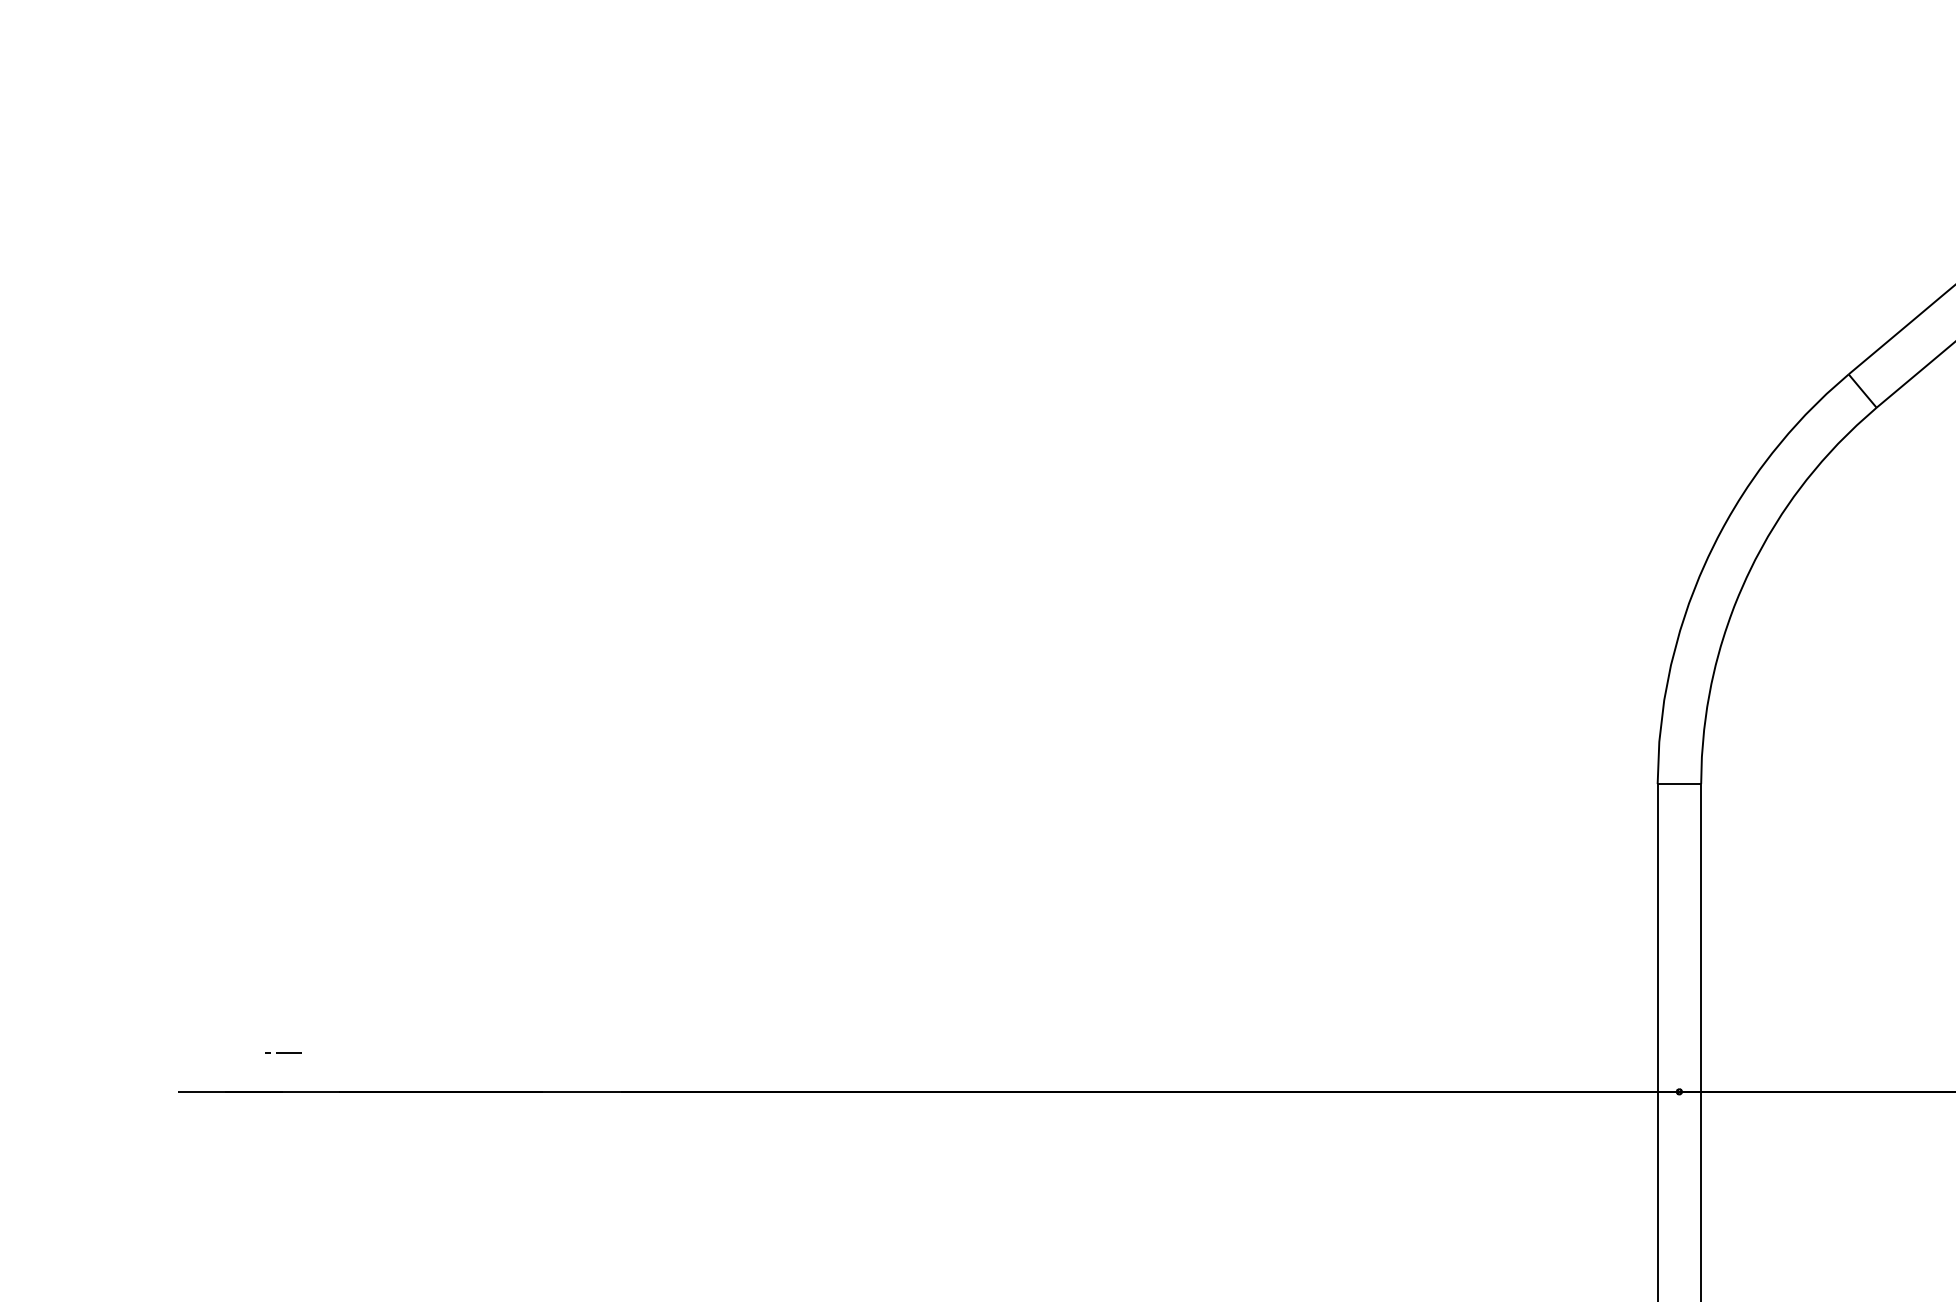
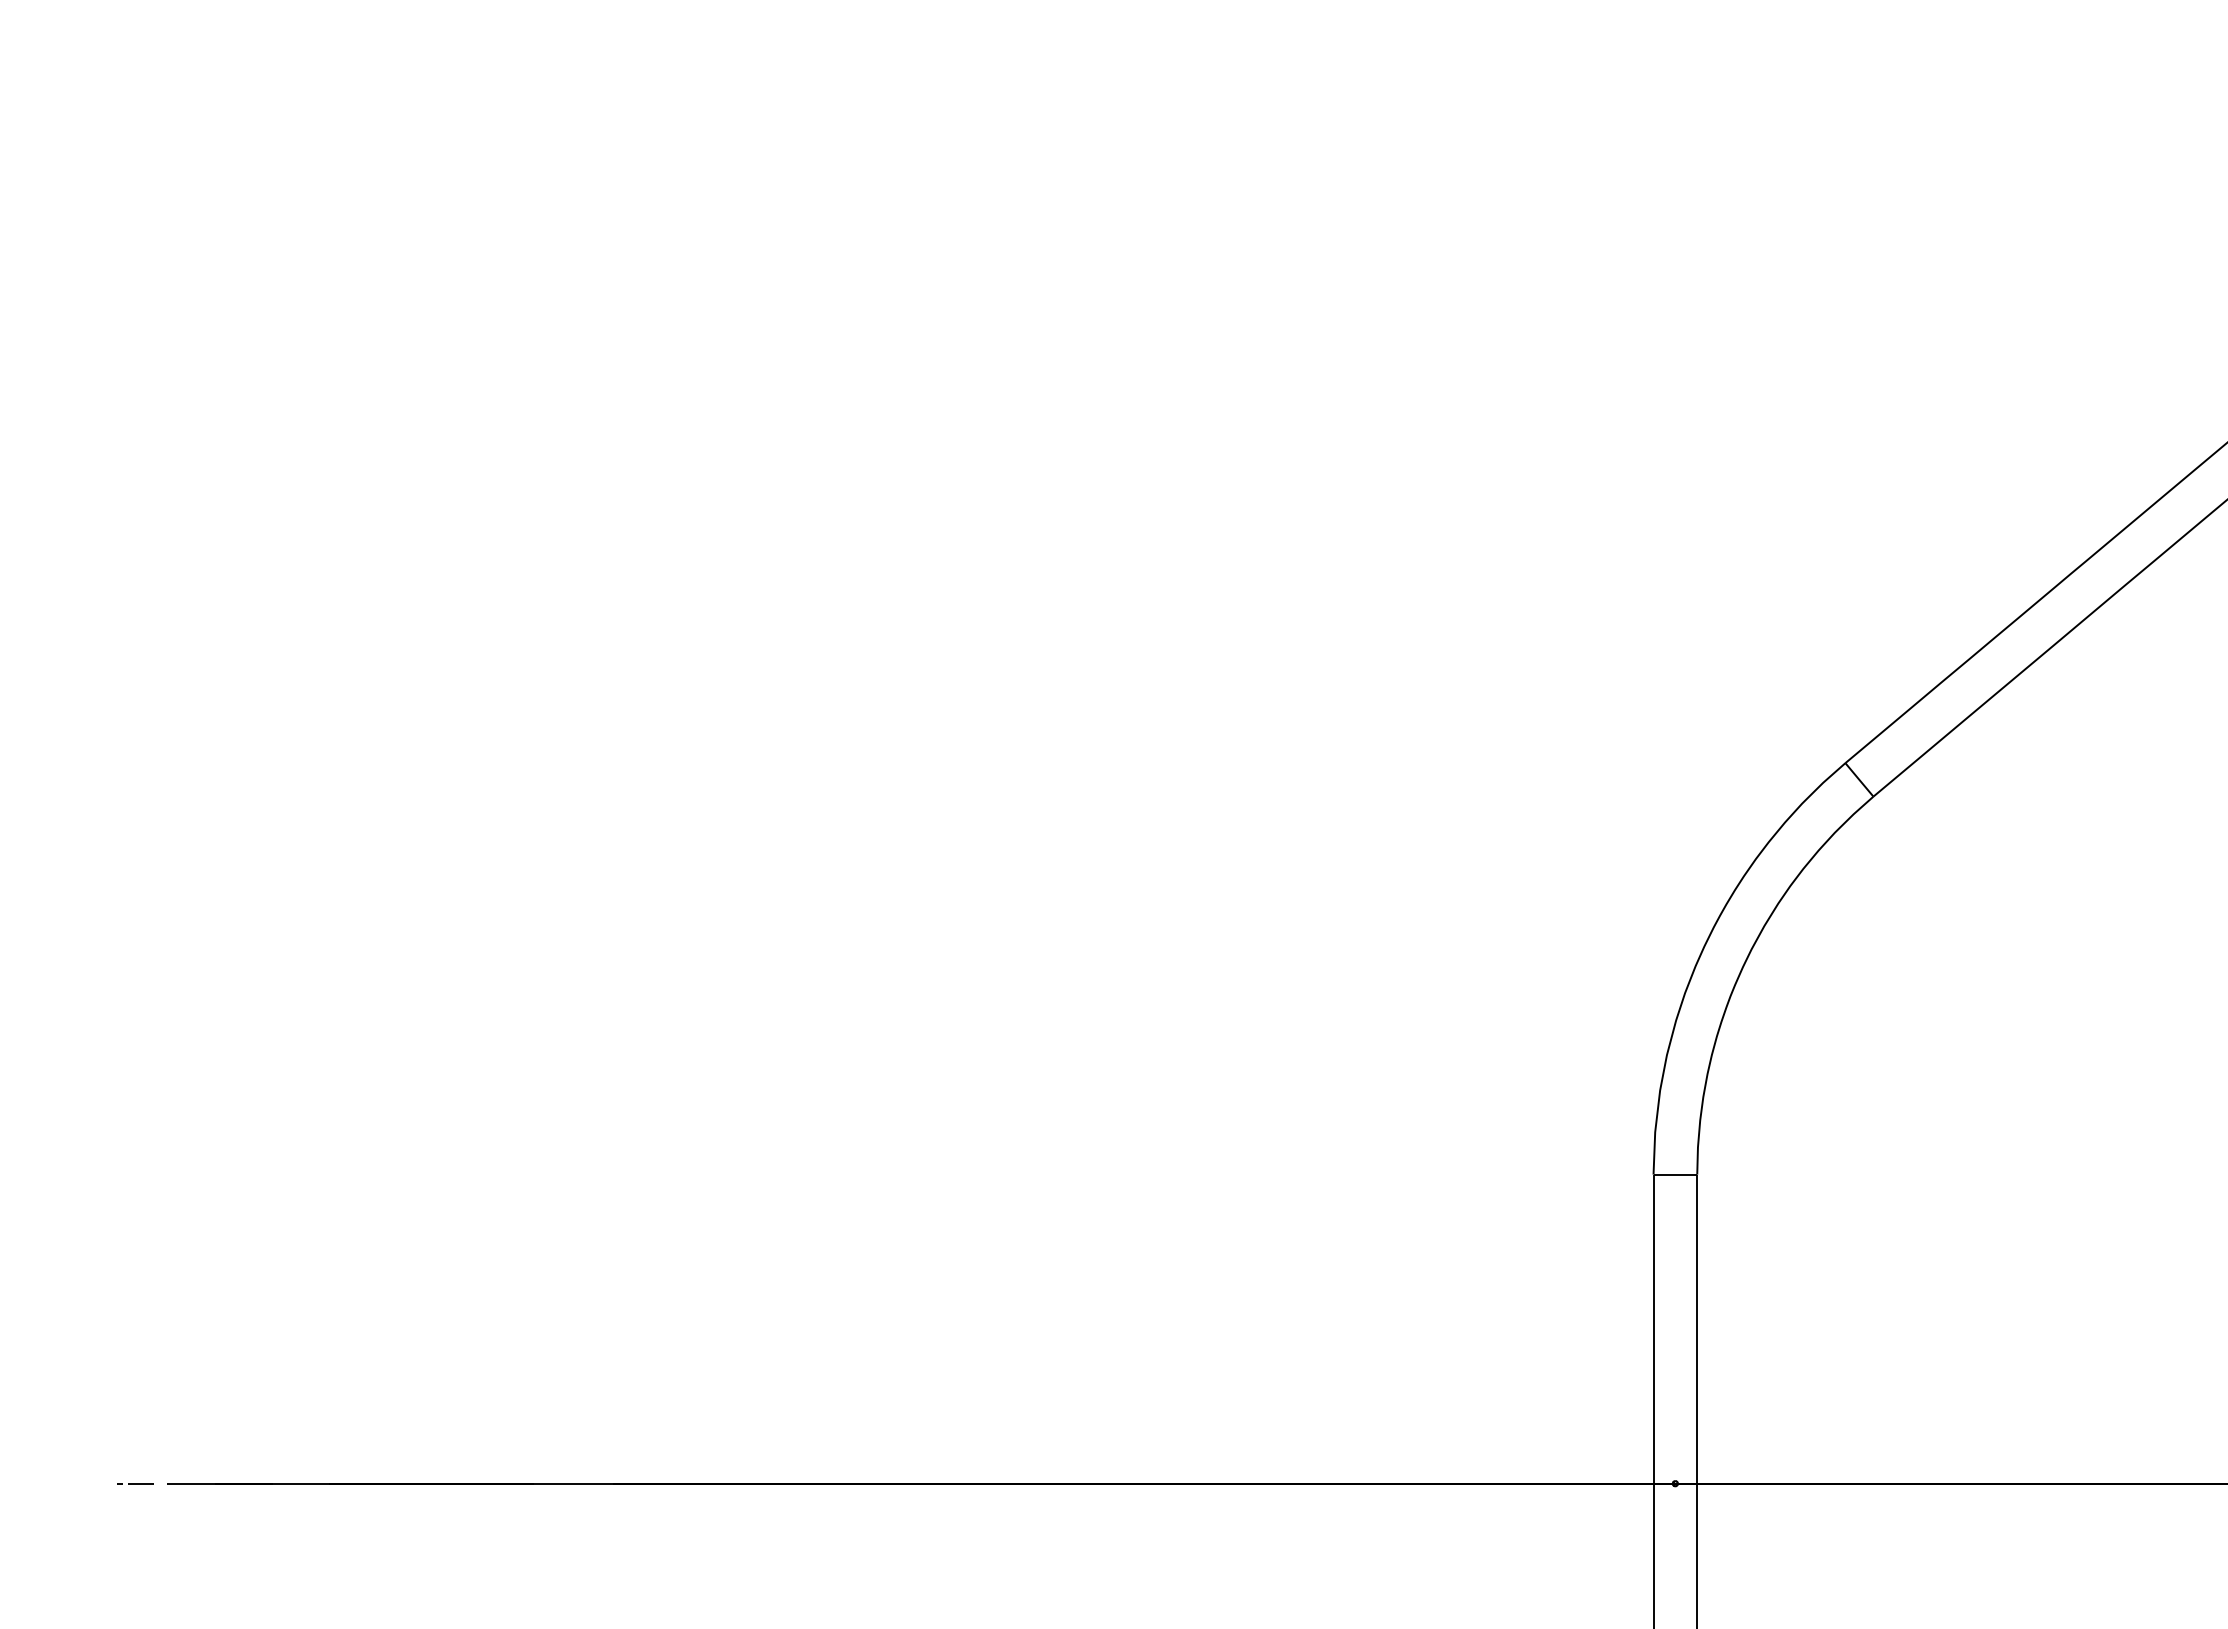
line: (283, 1052) -> (135, 1483), moved

